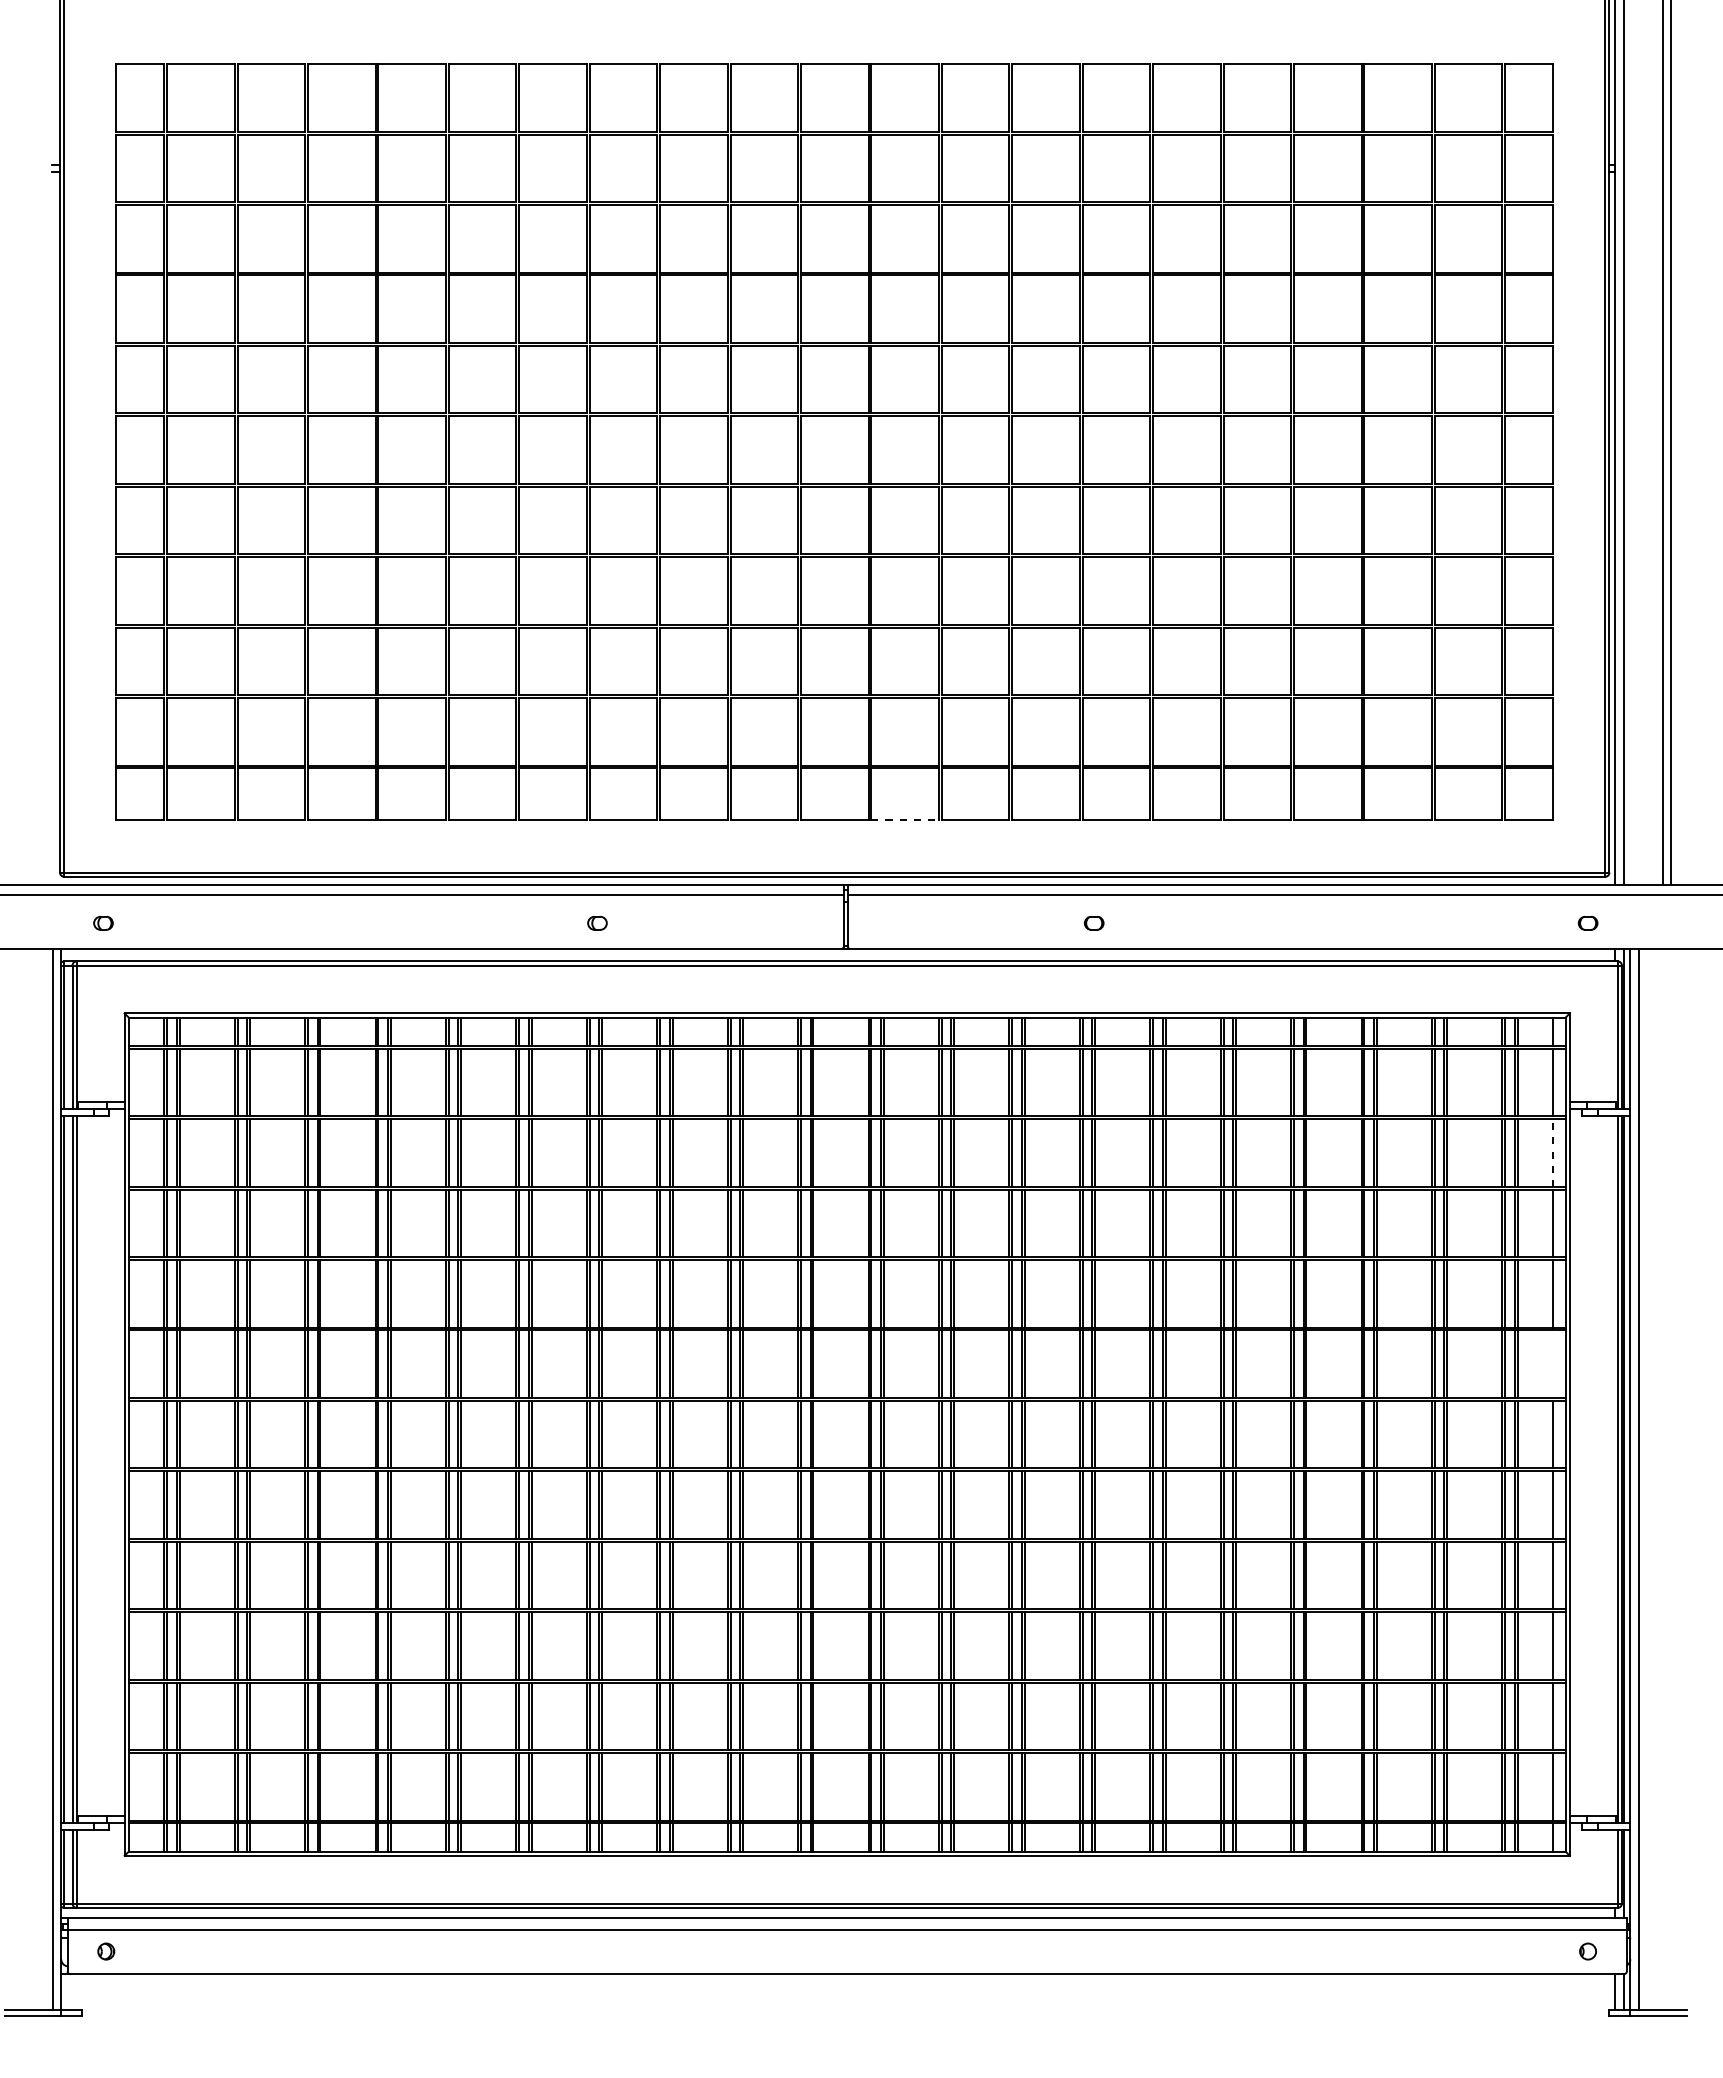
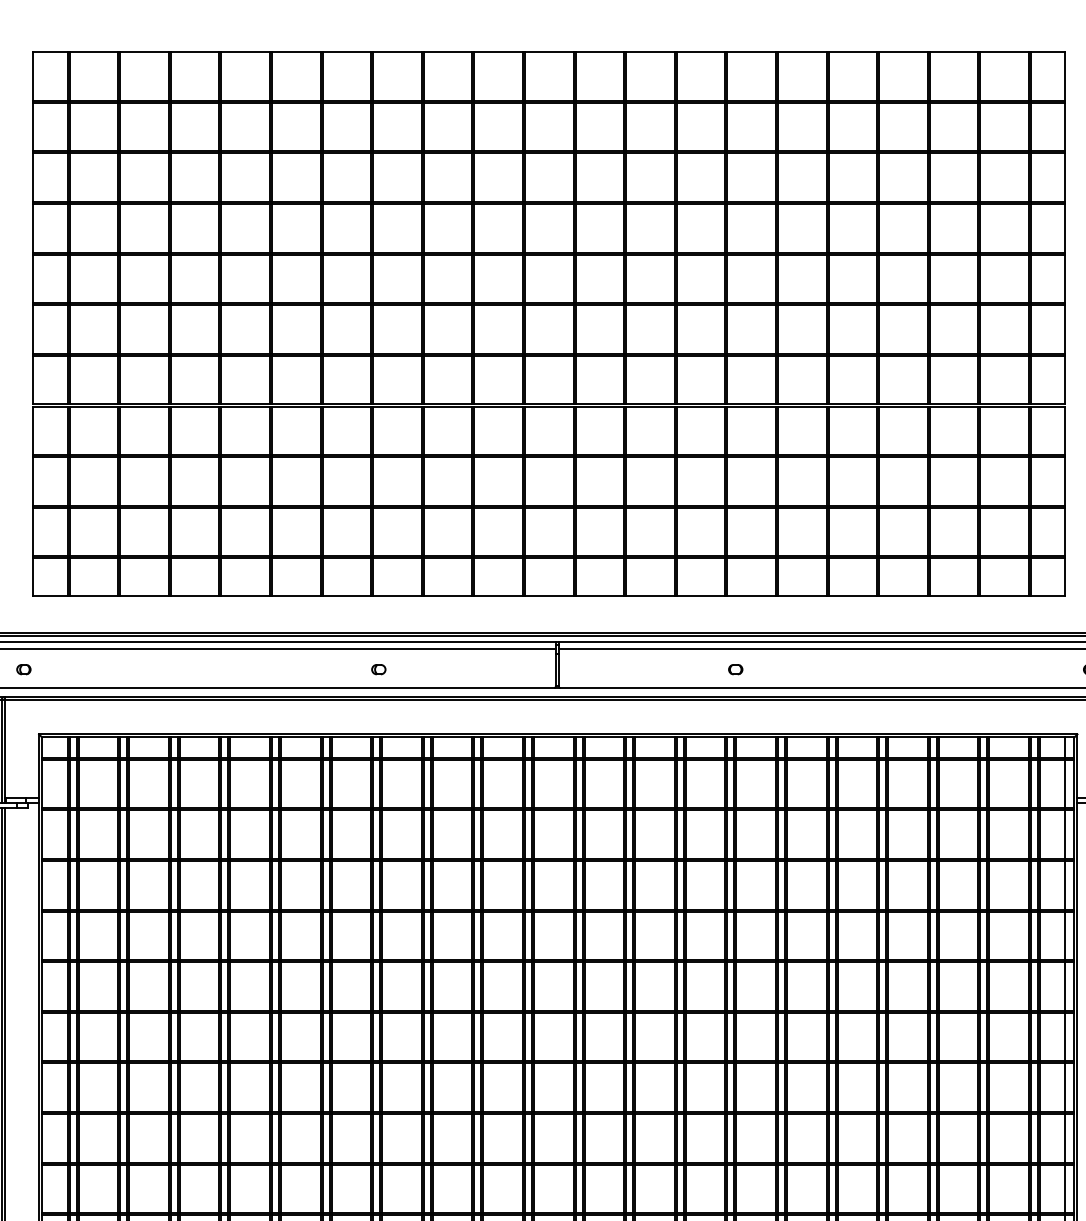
line: (905, 820) -> (600, 595), dashed -> solid
line: (1553, 1152) -> (1065, 834), dashed -> solid
line: (1553, 1364) -> (1065, 986), added

